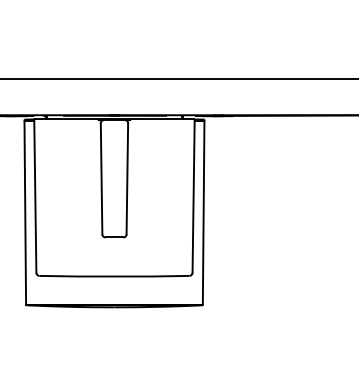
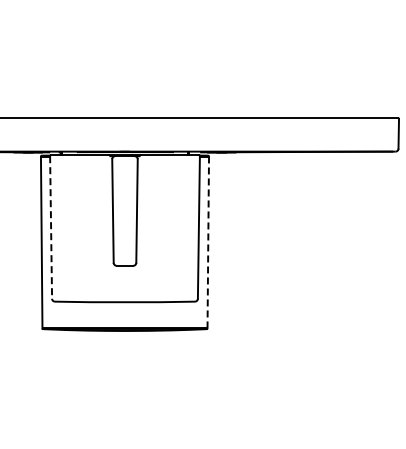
line: (35, 196) -> (51, 227), solid -> dashed
line: (203, 212) -> (208, 242), solid -> dashed

